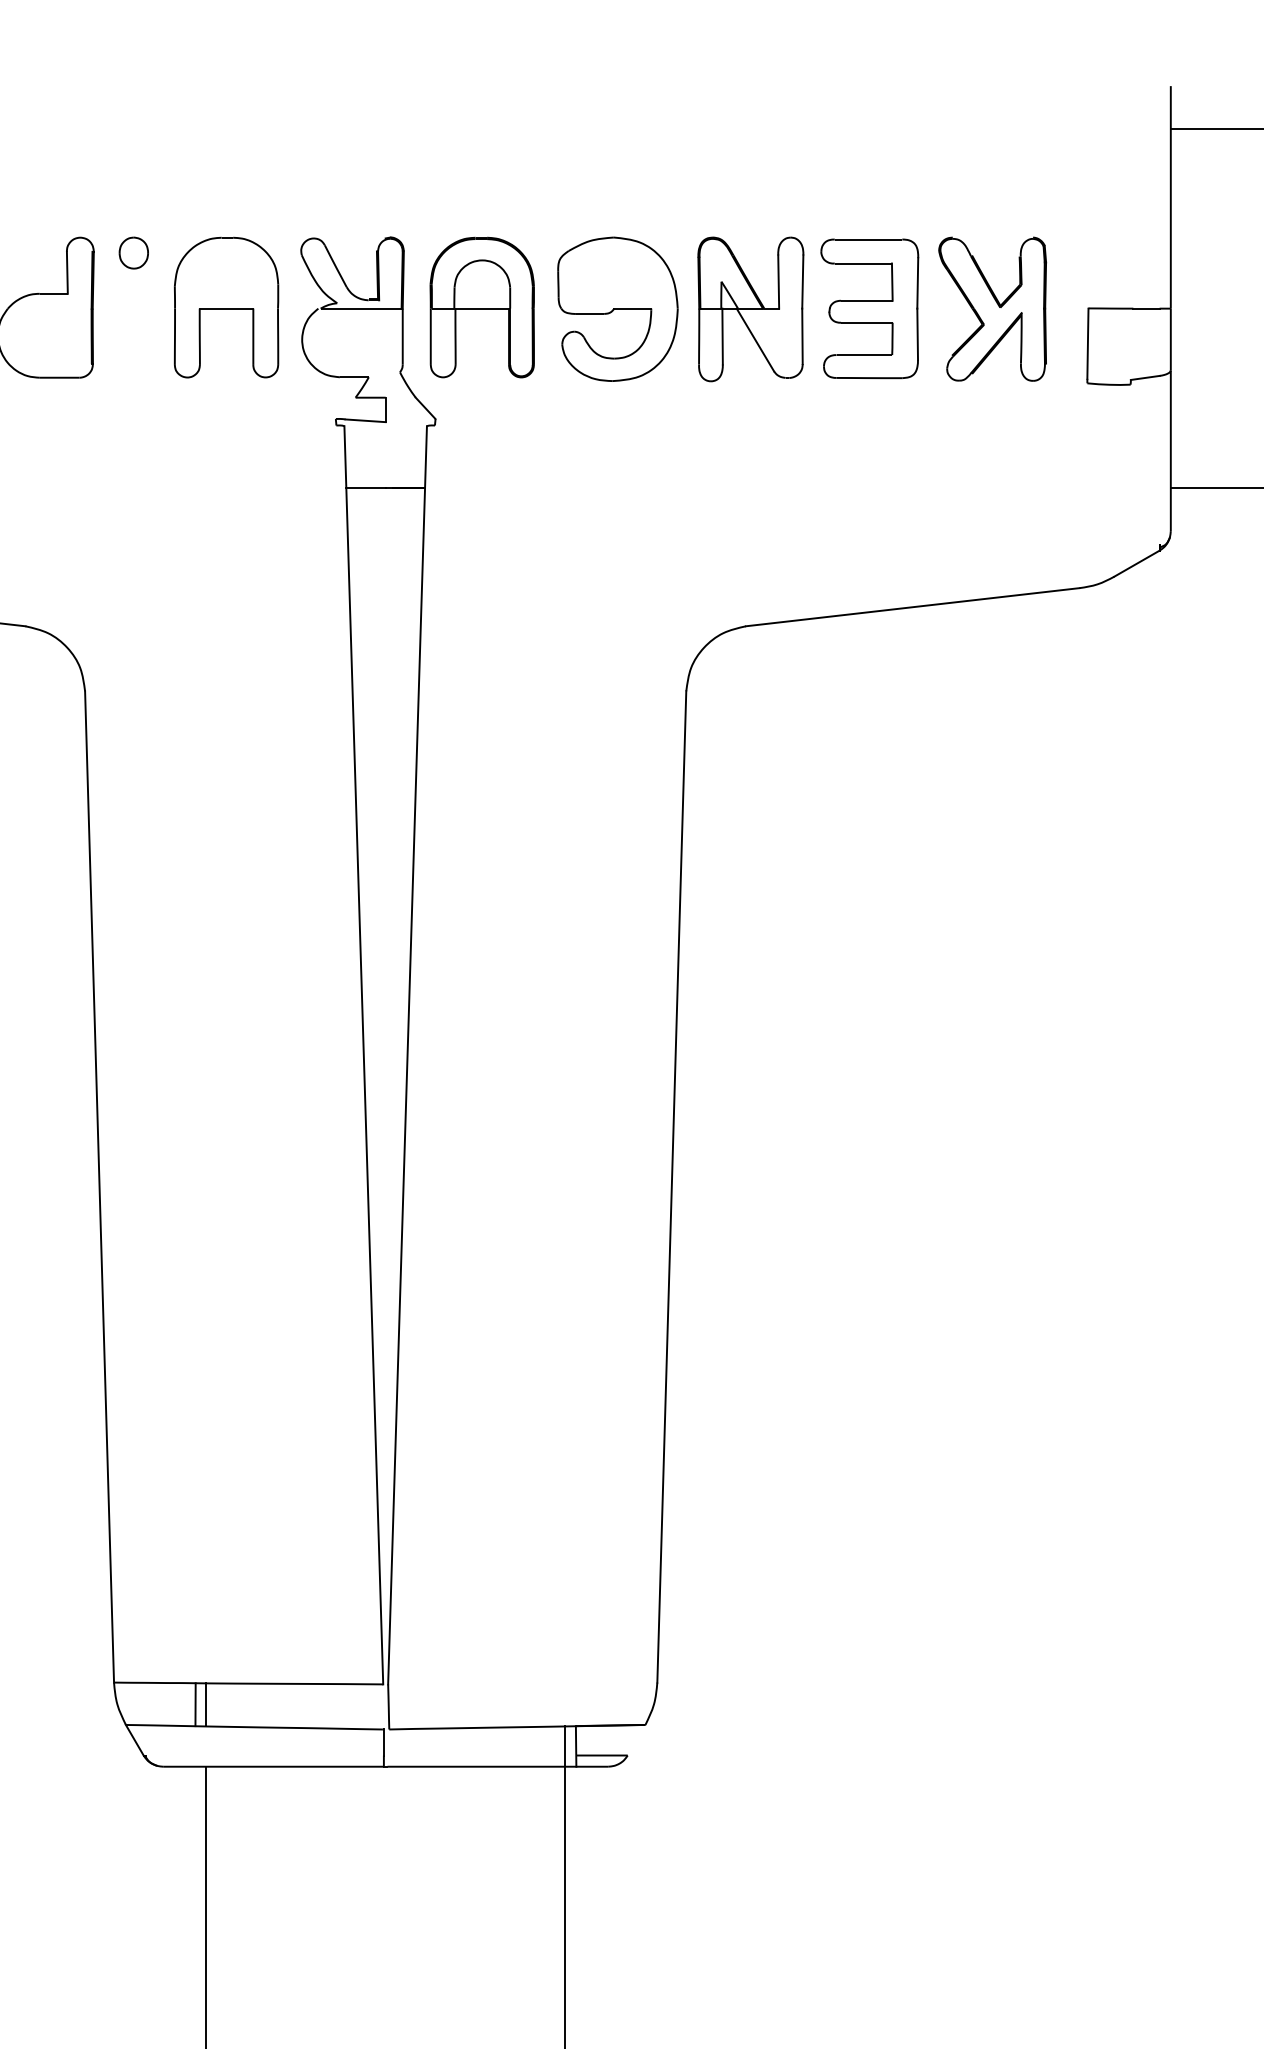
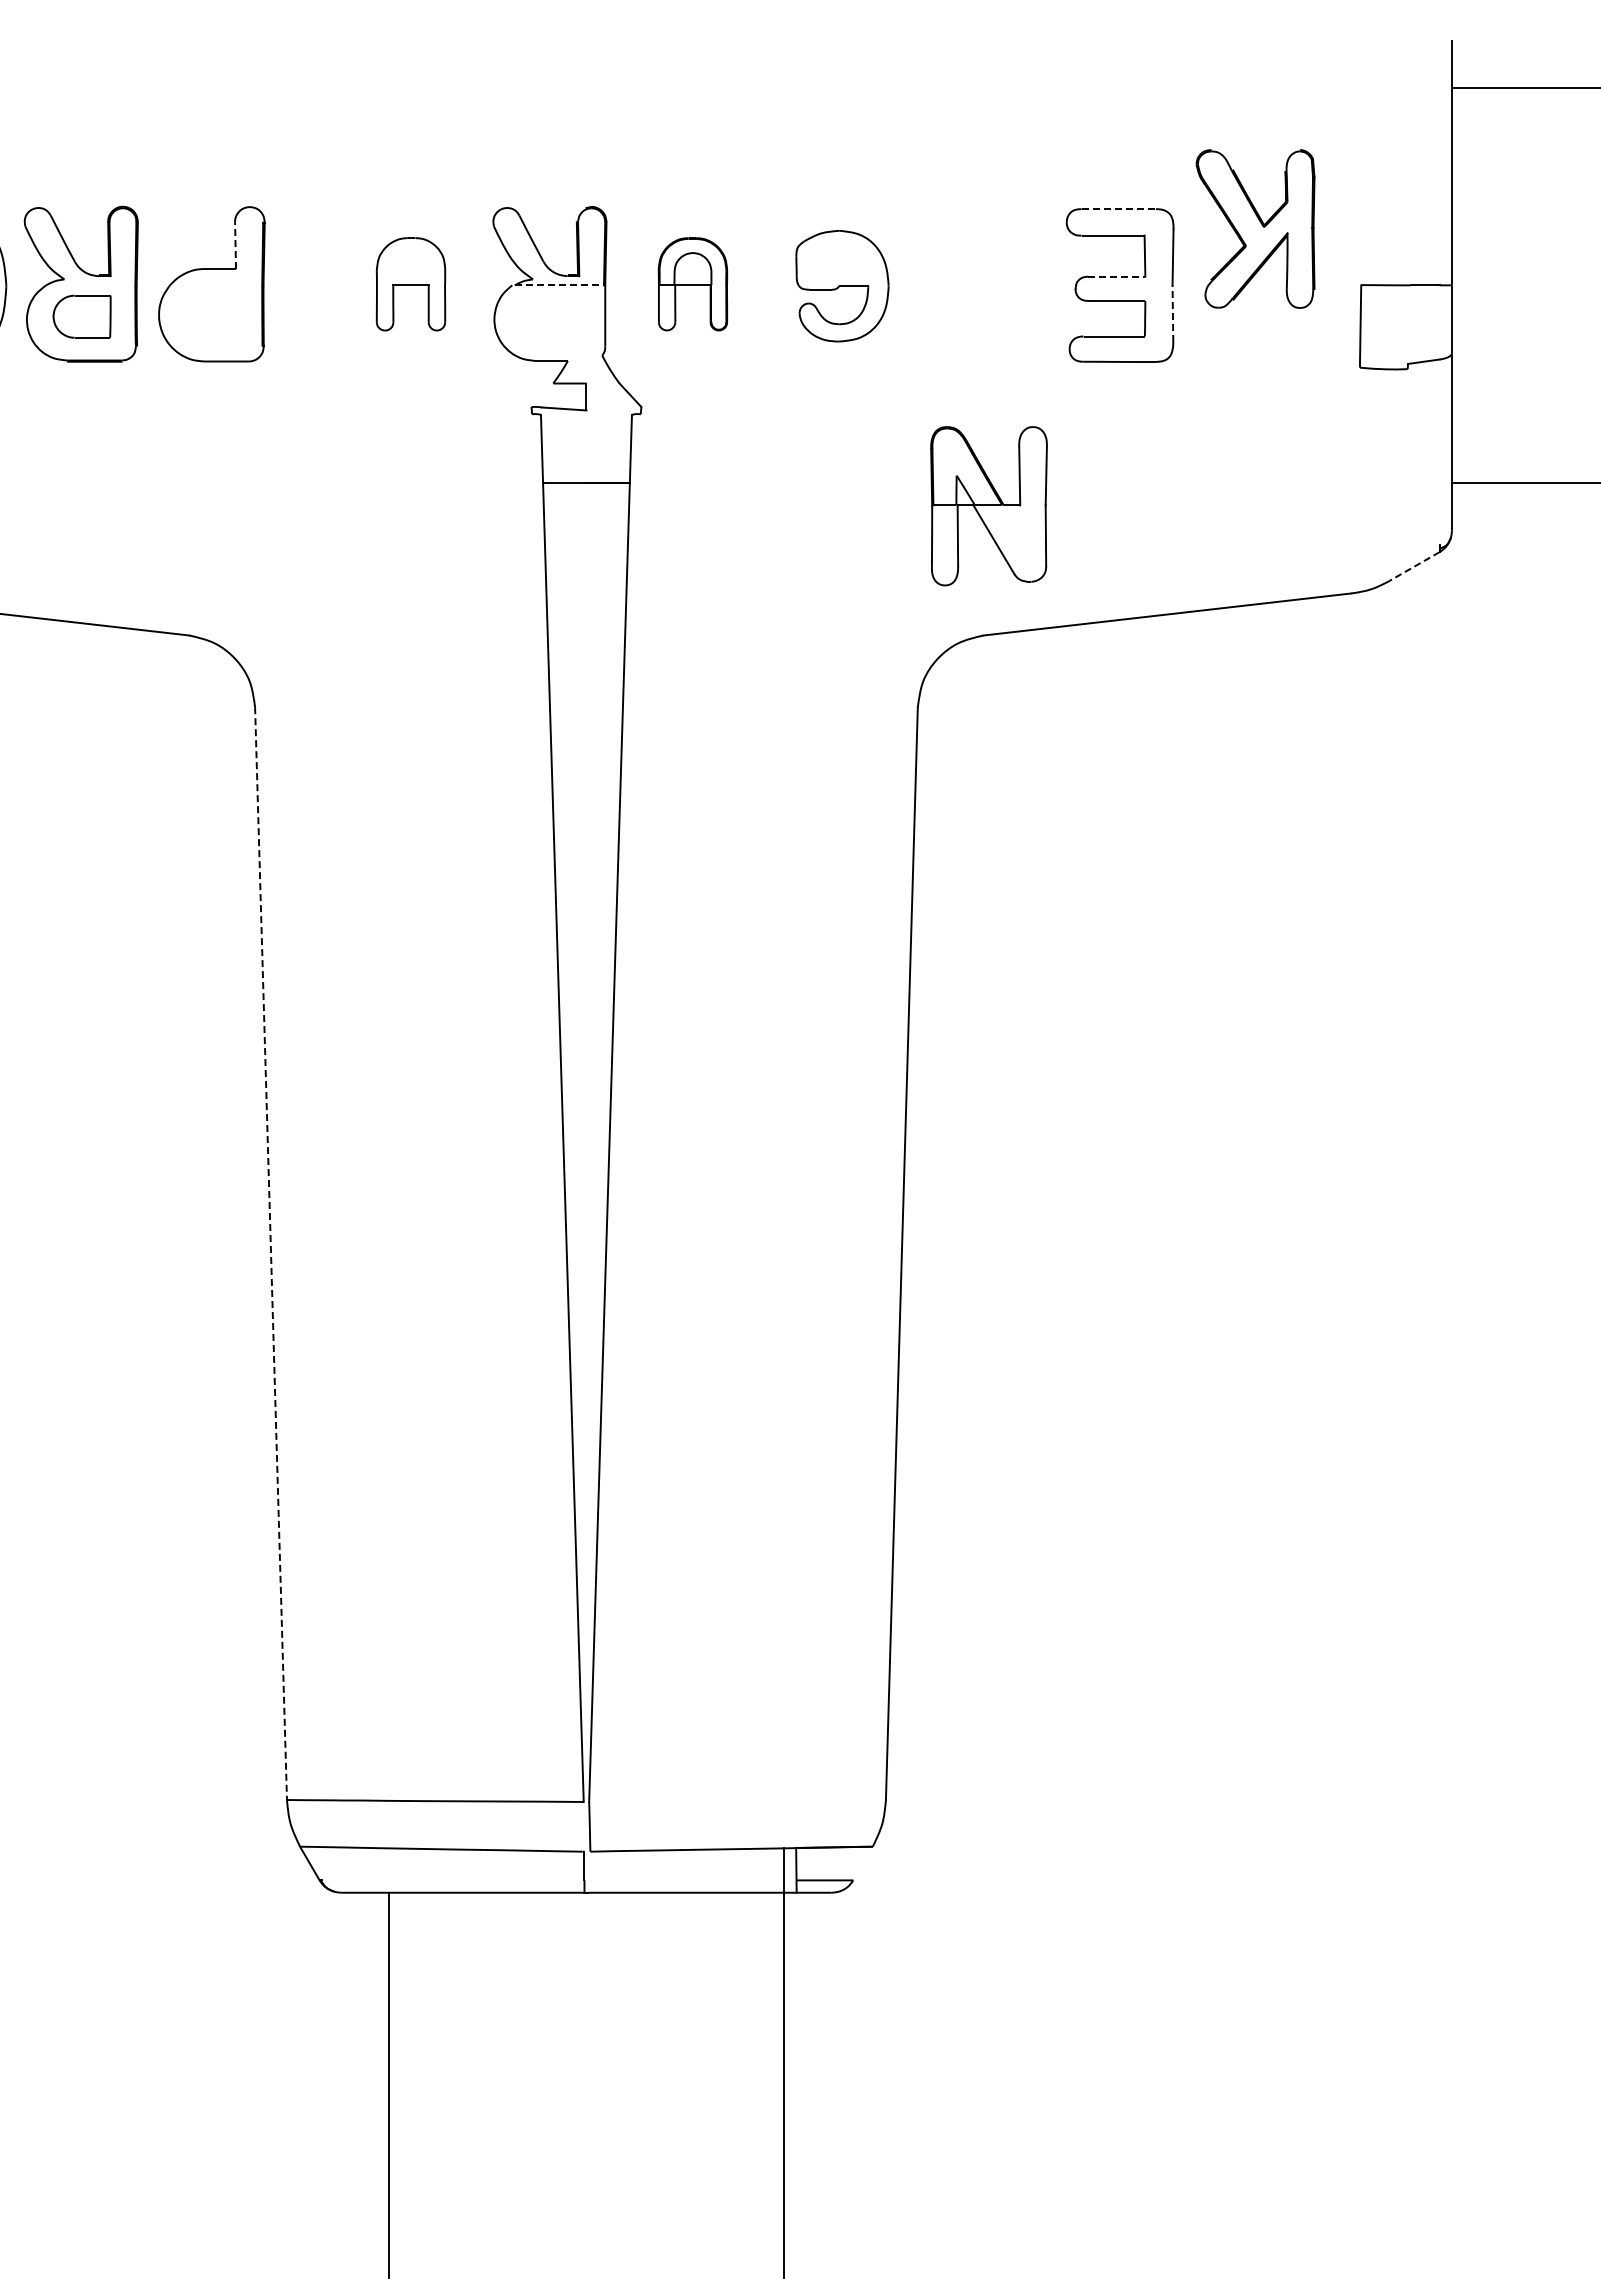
line: (869, 239) -> (1119, 209), solid -> dashed
part: (133, 253) -> (308, 224), removed
line: (67, 272) -> (235, 245), solid -> dashed
line: (867, 300) -> (1117, 276), solid -> dashed
part: (226, 307) -> (410, 284), size x0.6
part: (481, 307) -> (692, 284), size x0.6
line: (362, 308) -> (560, 285), solid -> dashed
part: (992, 308) -> (1255, 228), moved
part: (617, 309) -> (842, 286), size x0.7
part: (750, 309) -> (988, 506), moved
line: (917, 334) -> (1172, 313), solid -> dashed
line: (1136, 563) -> (1414, 566), solid -> dashed
line: (99, 1186) -> (271, 1253), solid -> dashed
line: (195, 1703) -> (376, 1823), removed
line: (206, 1704) -> (388, 1824), removed

